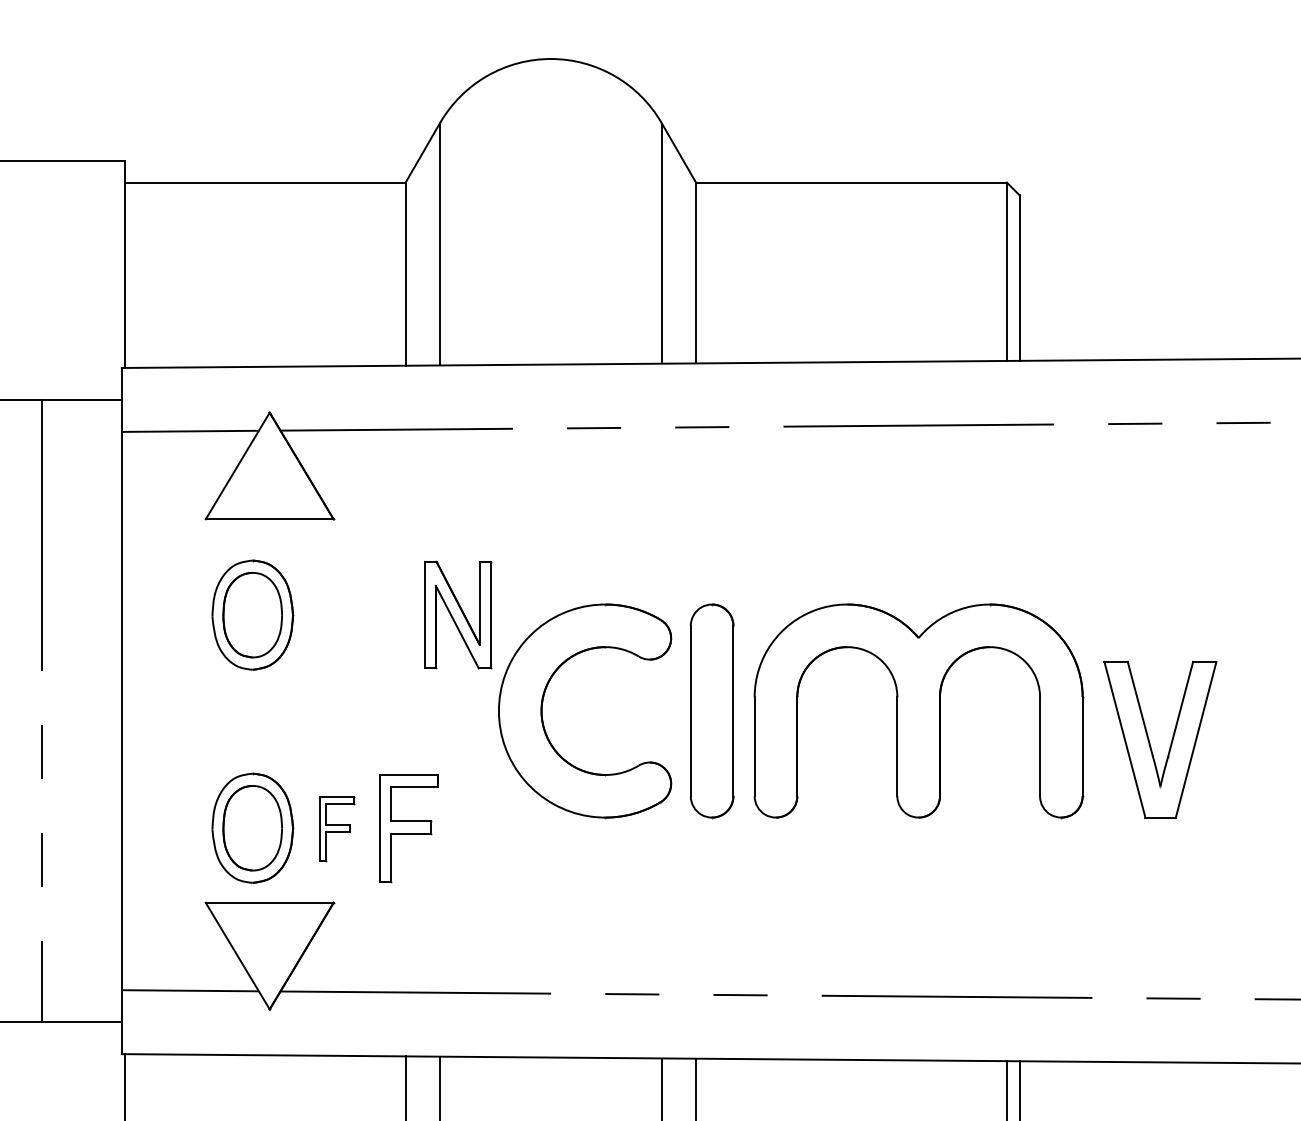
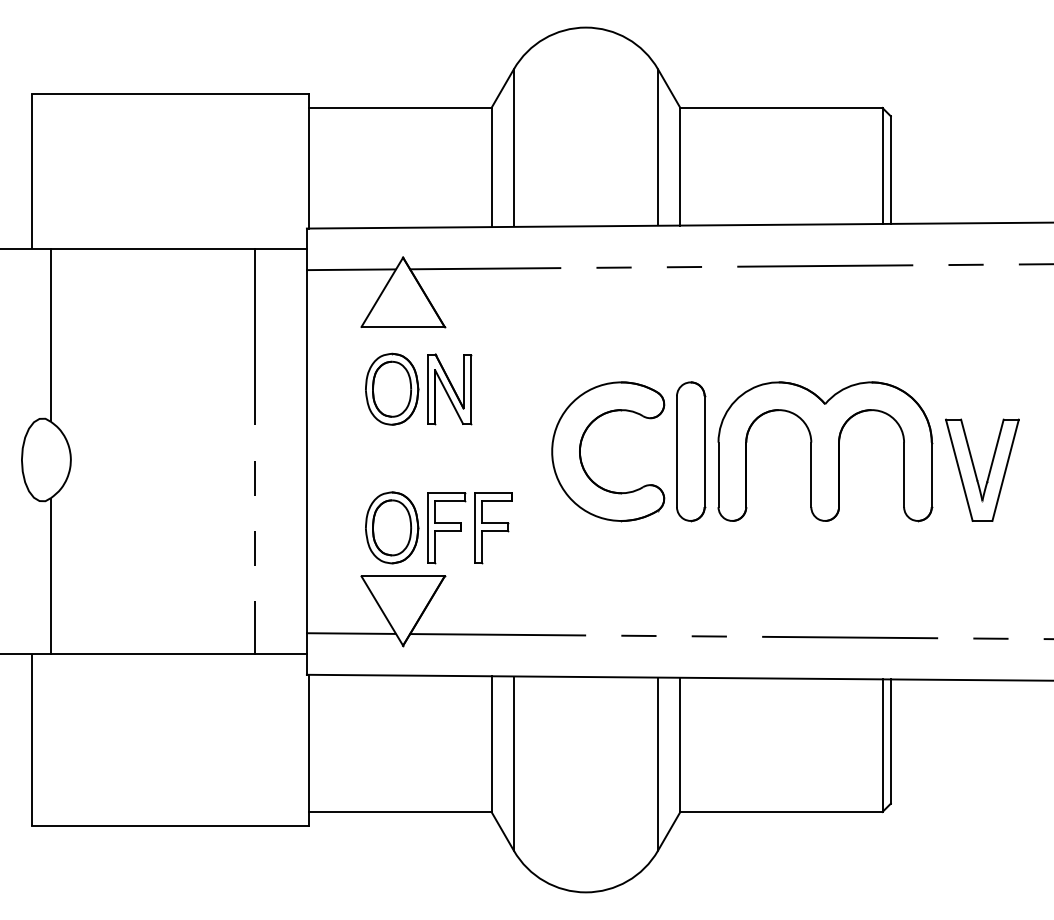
part: (457, 615) -> (449, 389), moved
part: (336, 829) -> (446, 528), size x1.67

